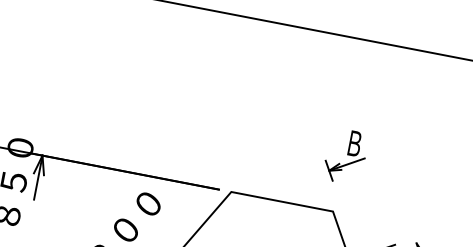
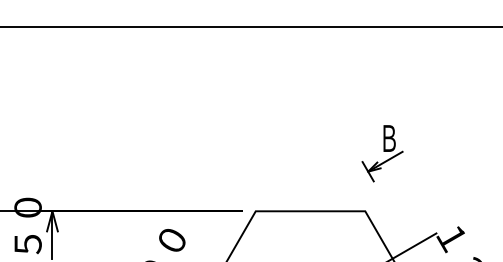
part: (345, 156) -> (382, 153), moved

